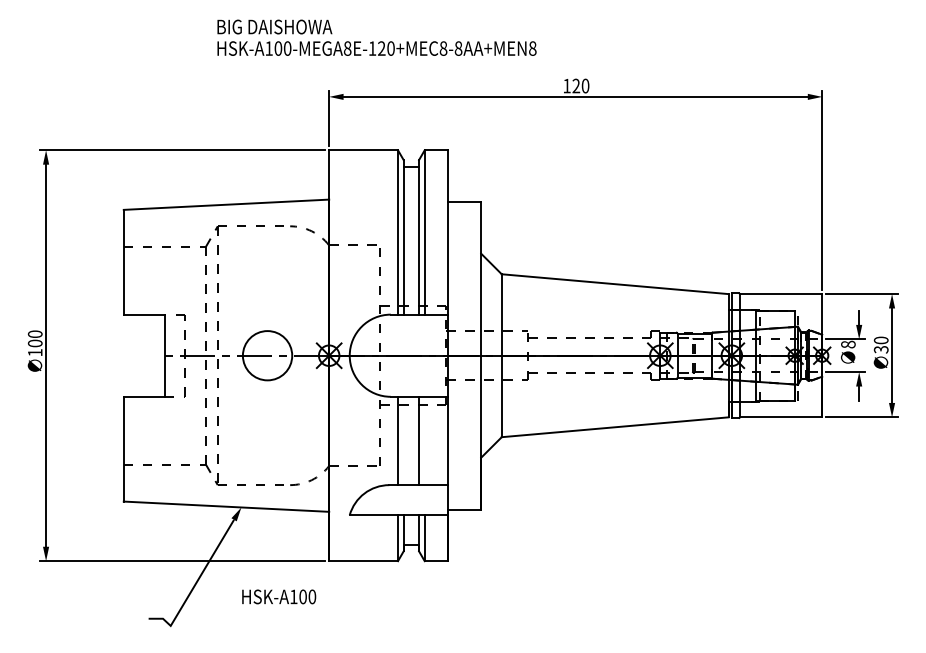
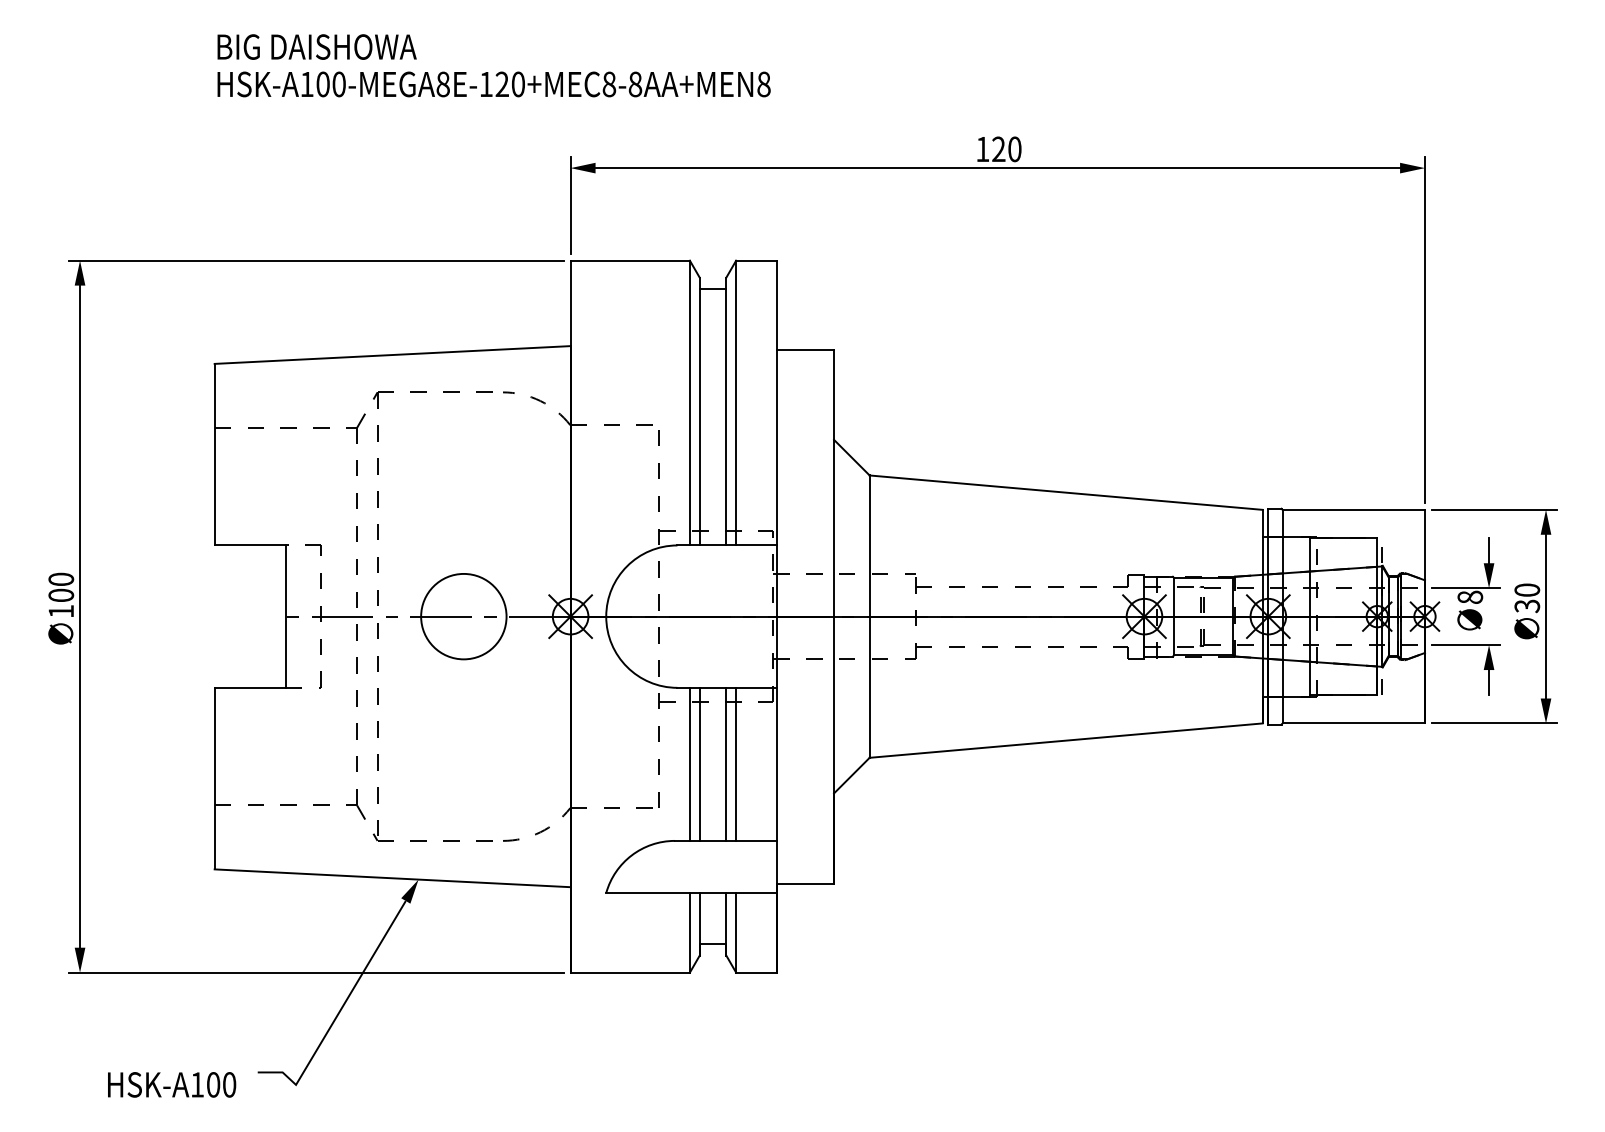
text: (376, 37) -> (493, 65), moved
line: (403, 440) -> (699, 763), added
line: (424, 440) -> (735, 763), added
text: (279, 596) -> (172, 1084), moved

